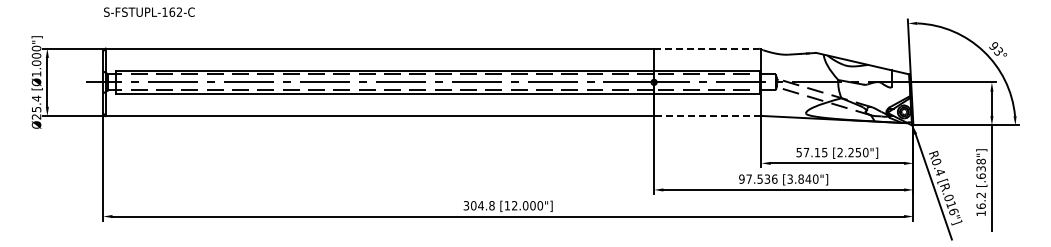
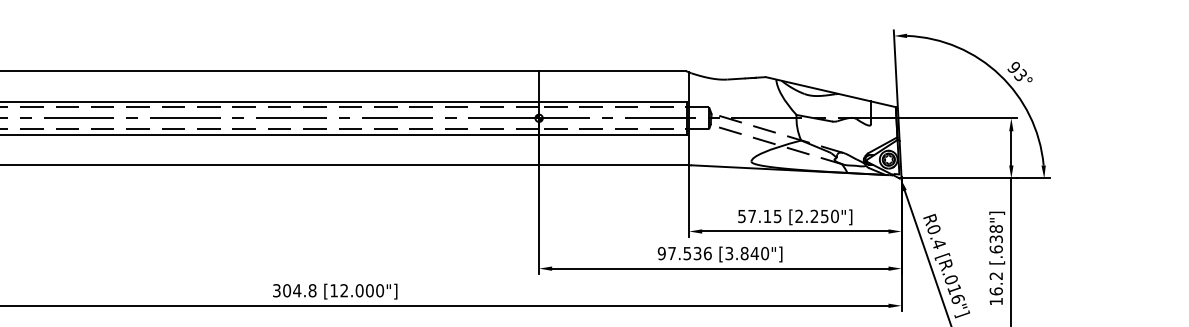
line: (706, 48) -> (612, 70), dashed -> solid
line: (707, 116) -> (613, 165), dashed -> solid

